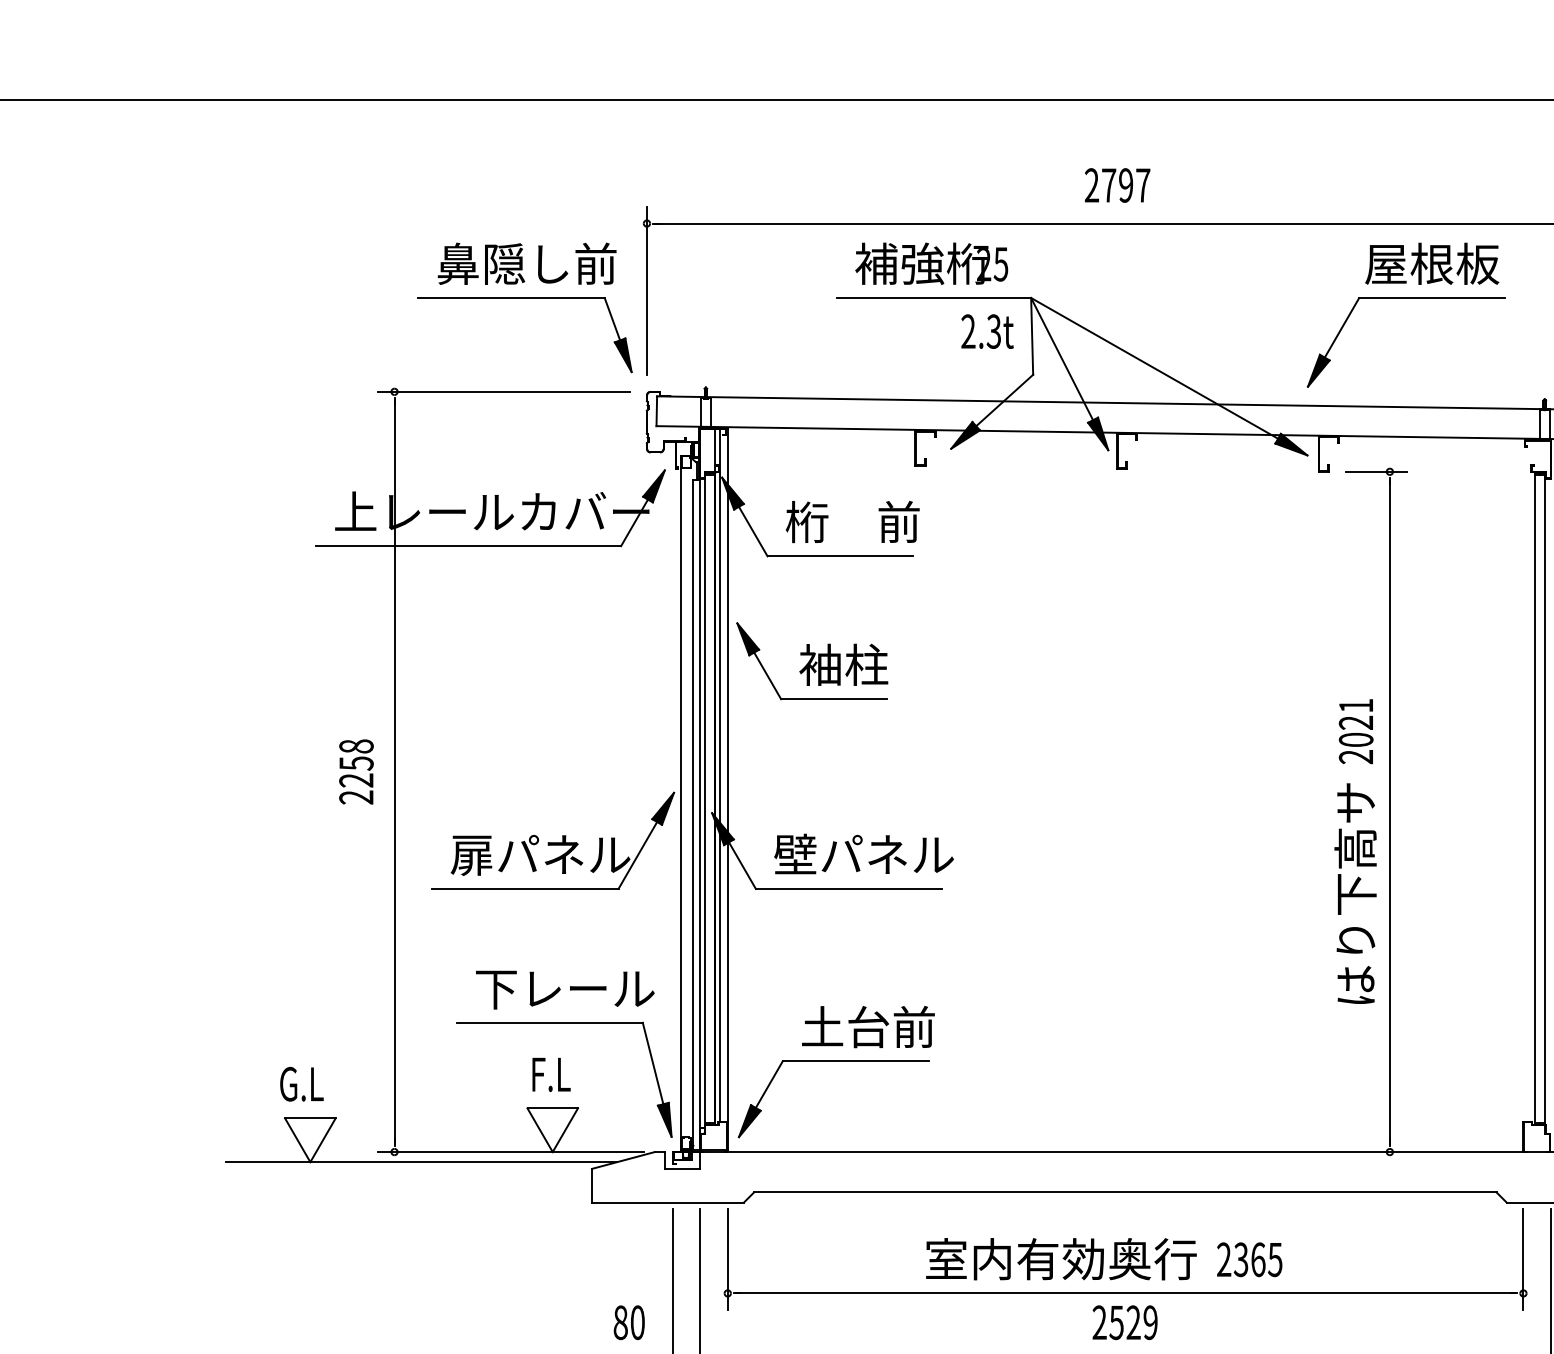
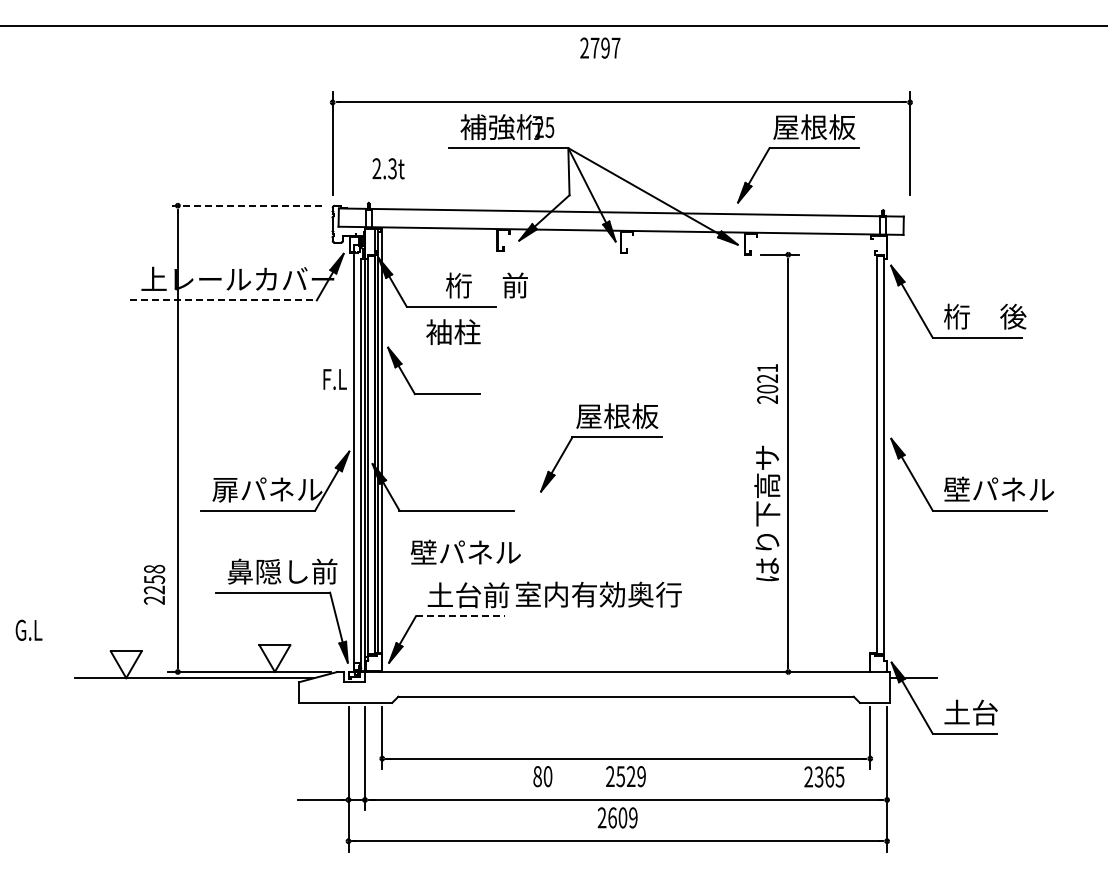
text: (1117, 184) -> (600, 47), moved
part: (525, 308) -> (258, 154), removed
text: (987, 331) -> (388, 168), moved
line: (503, 391) -> (244, 205), solid -> dashed
text: (852, 521) -> (486, 285), moved
line: (468, 546) -> (223, 300), solid -> dashed
text: (843, 663) -> (453, 331), moved
text: (1355, 730) -> (767, 383), moved
part: (1085, 769) -> (601, 437), added
text: (356, 771) -> (154, 584), moved
text: (863, 852) -> (465, 551), moved
text: (565, 988) -> (282, 571), 下レール -> 鼻隠し前
line: (855, 1061) -> (460, 616), solid -> dashed
text: (550, 1074) -> (334, 379), moved
text: (300, 1082) -> (28, 629), moved
text: (1060, 1258) -> (598, 594), moved
text: (1249, 1258) -> (824, 776), moved
text: (628, 1322) -> (542, 776), moved

